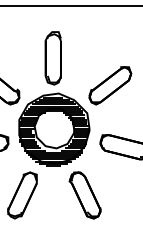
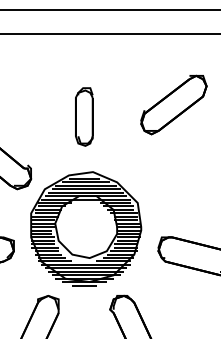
part: (52, 58) -> (83, 117), size x0.7
part: (110, 85) -> (174, 104), moved

